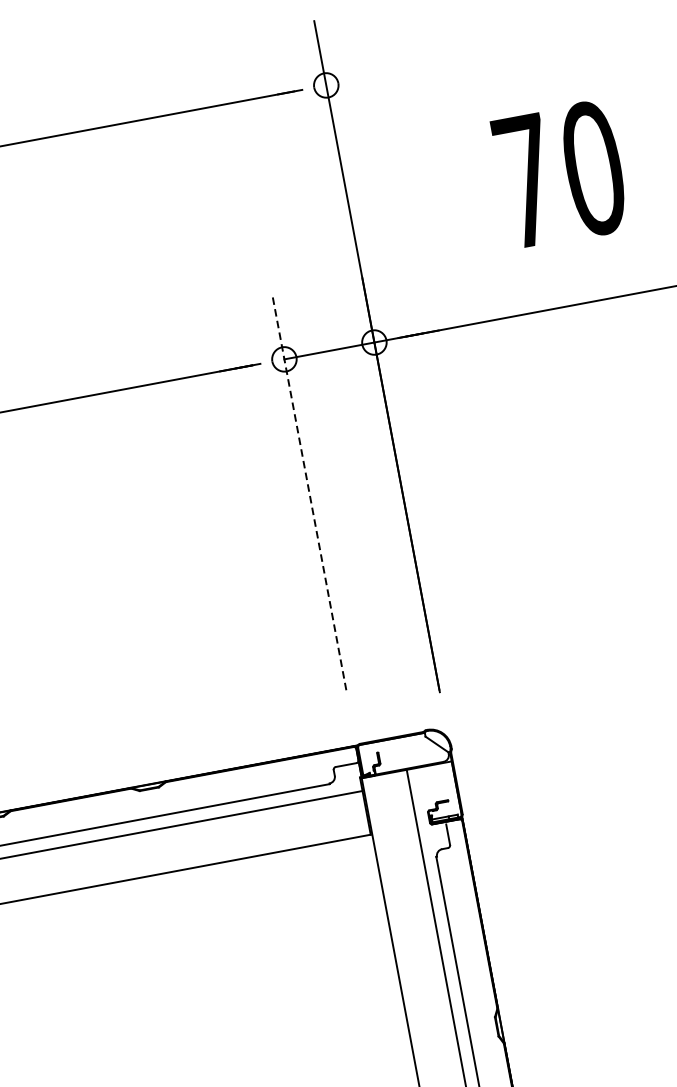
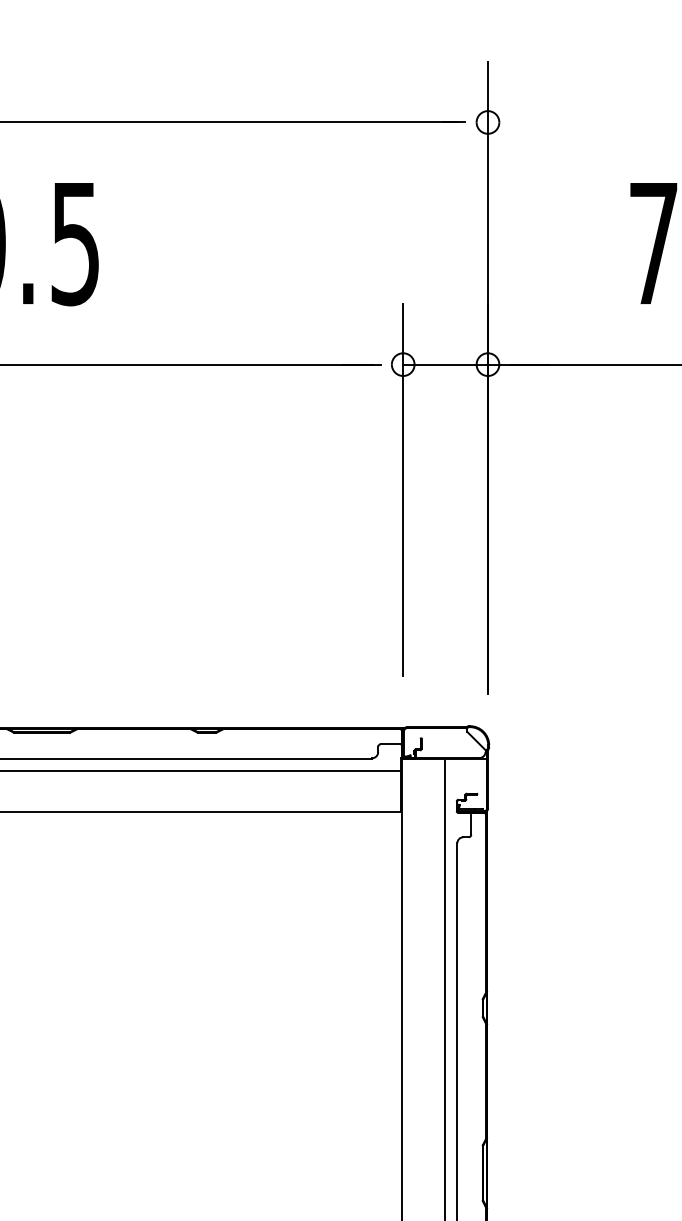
line: (309, 491) -> (403, 489), dashed -> solid

